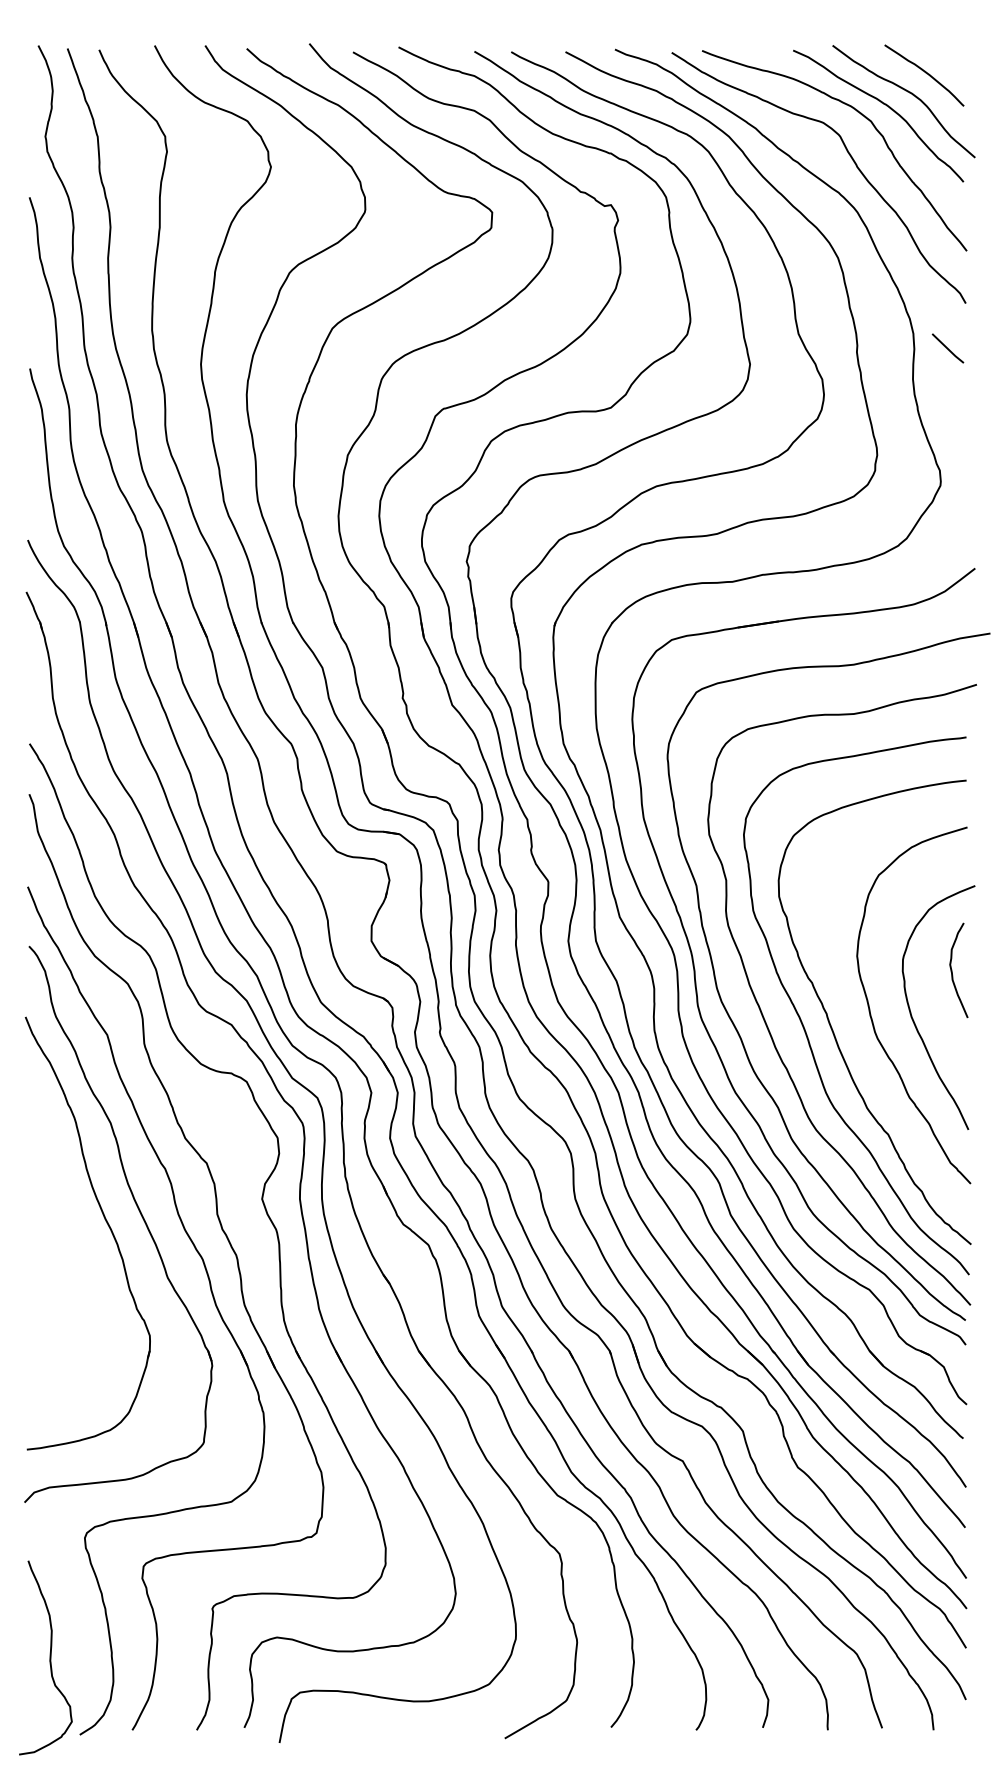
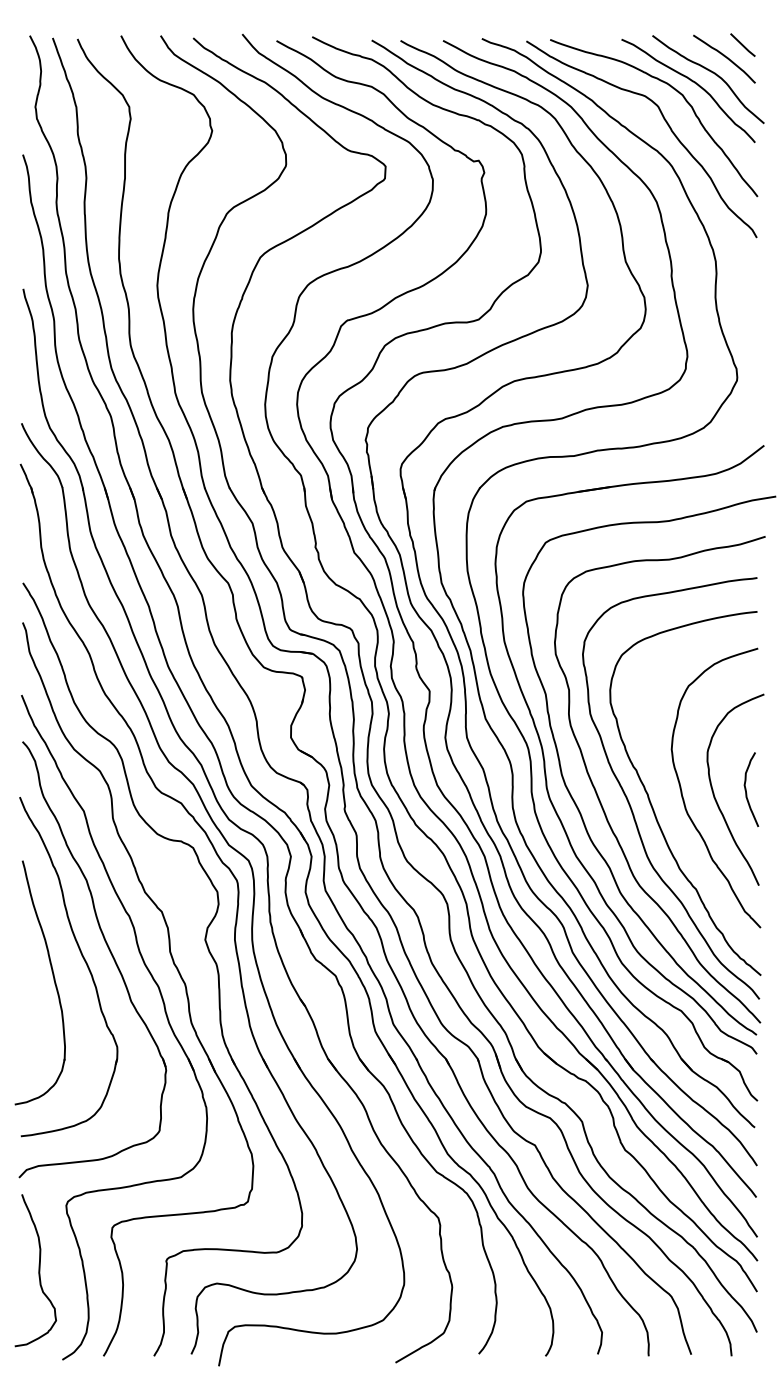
line: (947, 347) -> (742, 44), moved
curve: (952, 970) -> (746, 789), moved
part: (68, 1250) -> (53, 980), added
curve: (49, 1657) -> (38, 1270), moved

